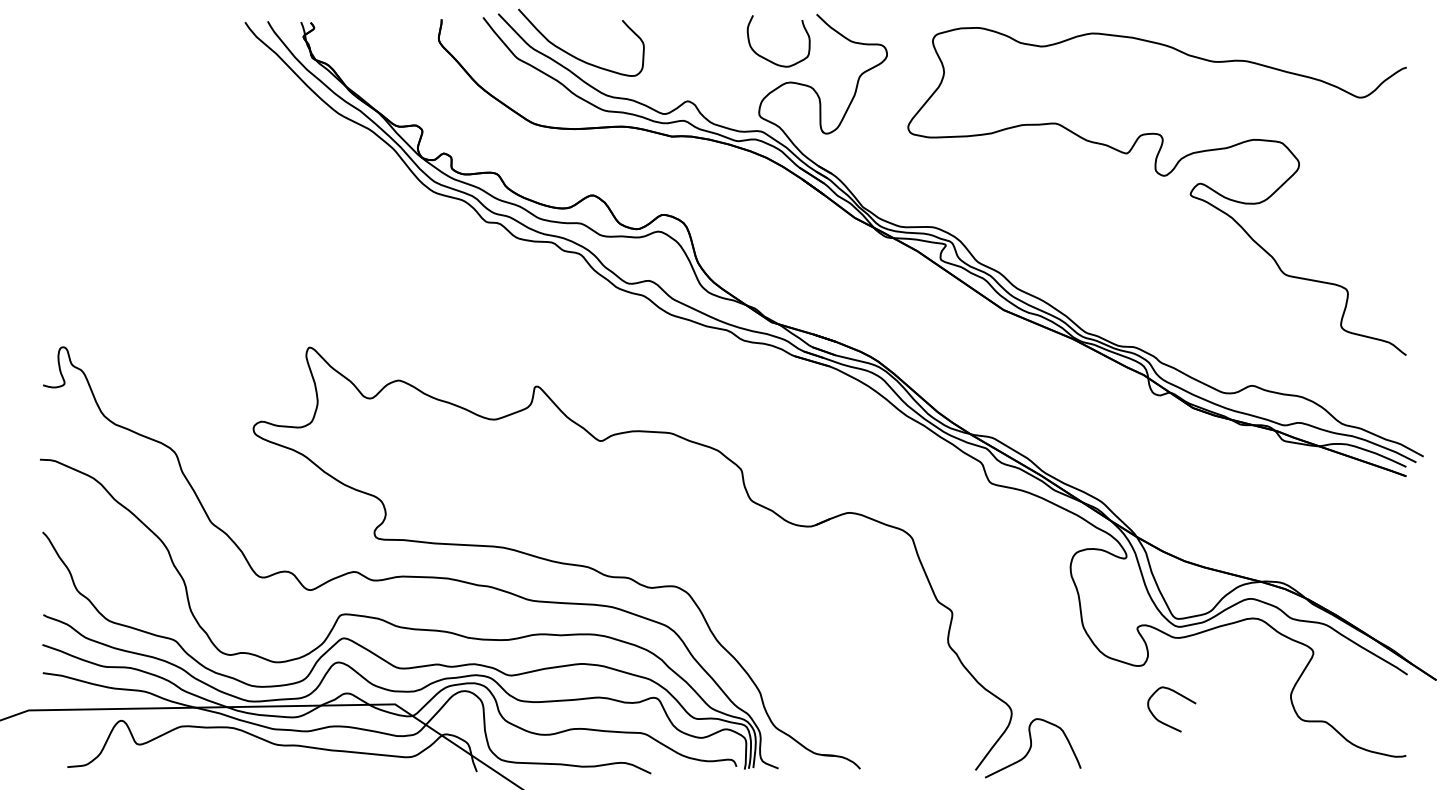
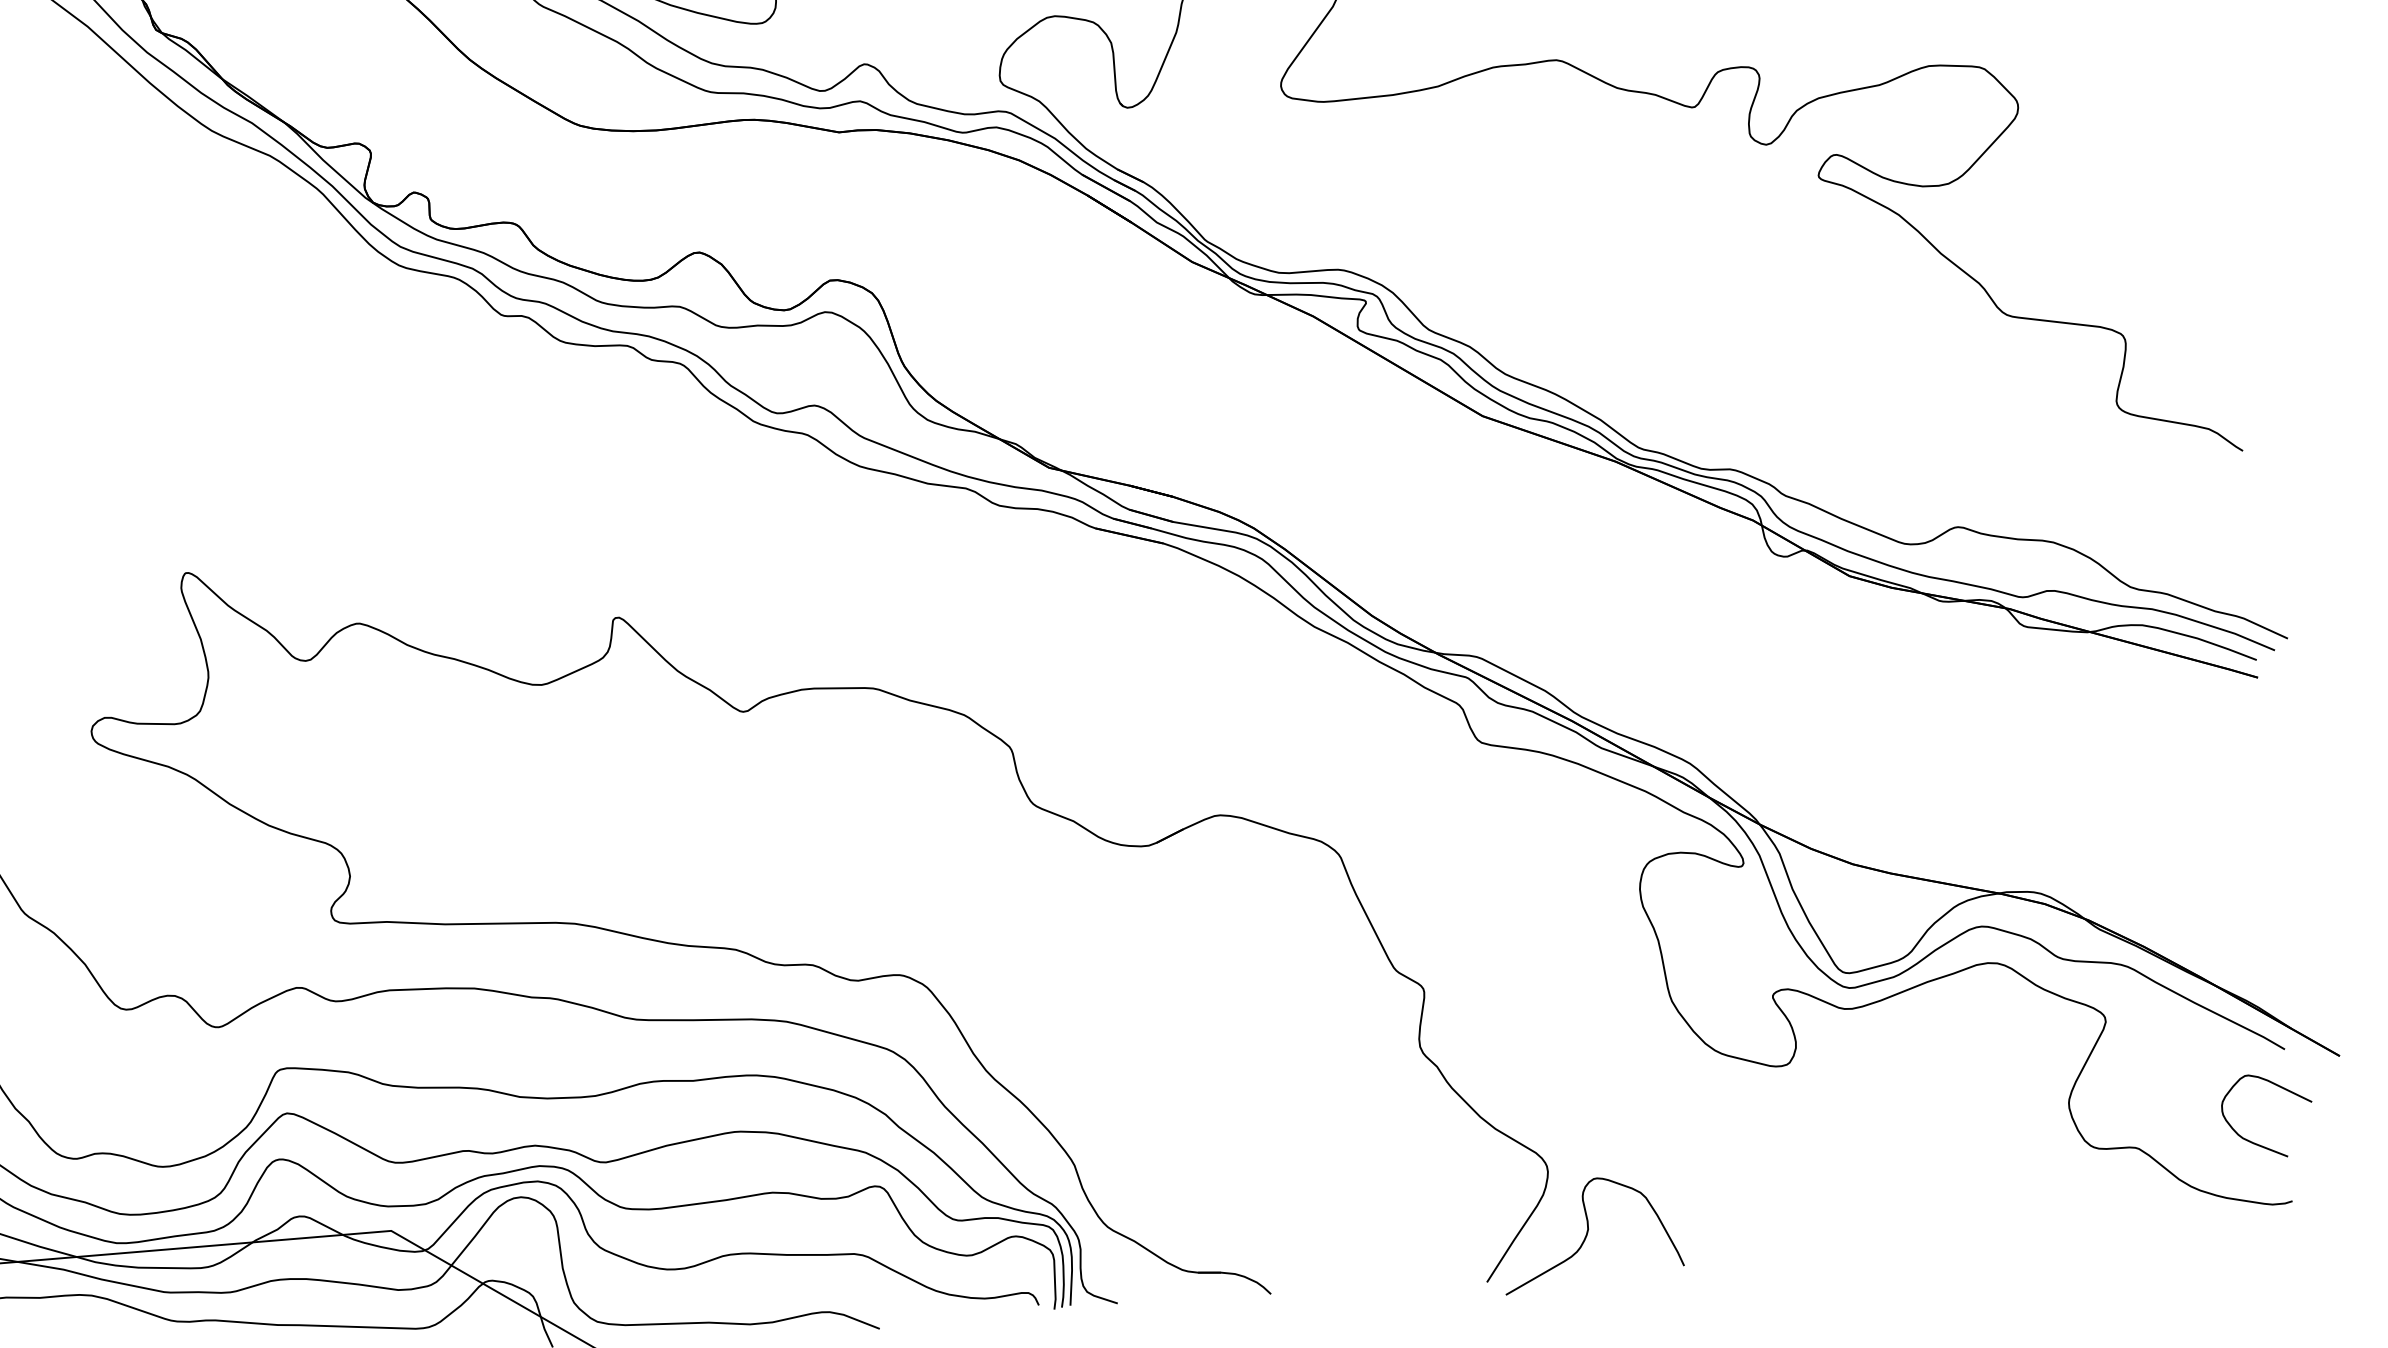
curve: (1164, 722) -> (2255, 1141), moved

